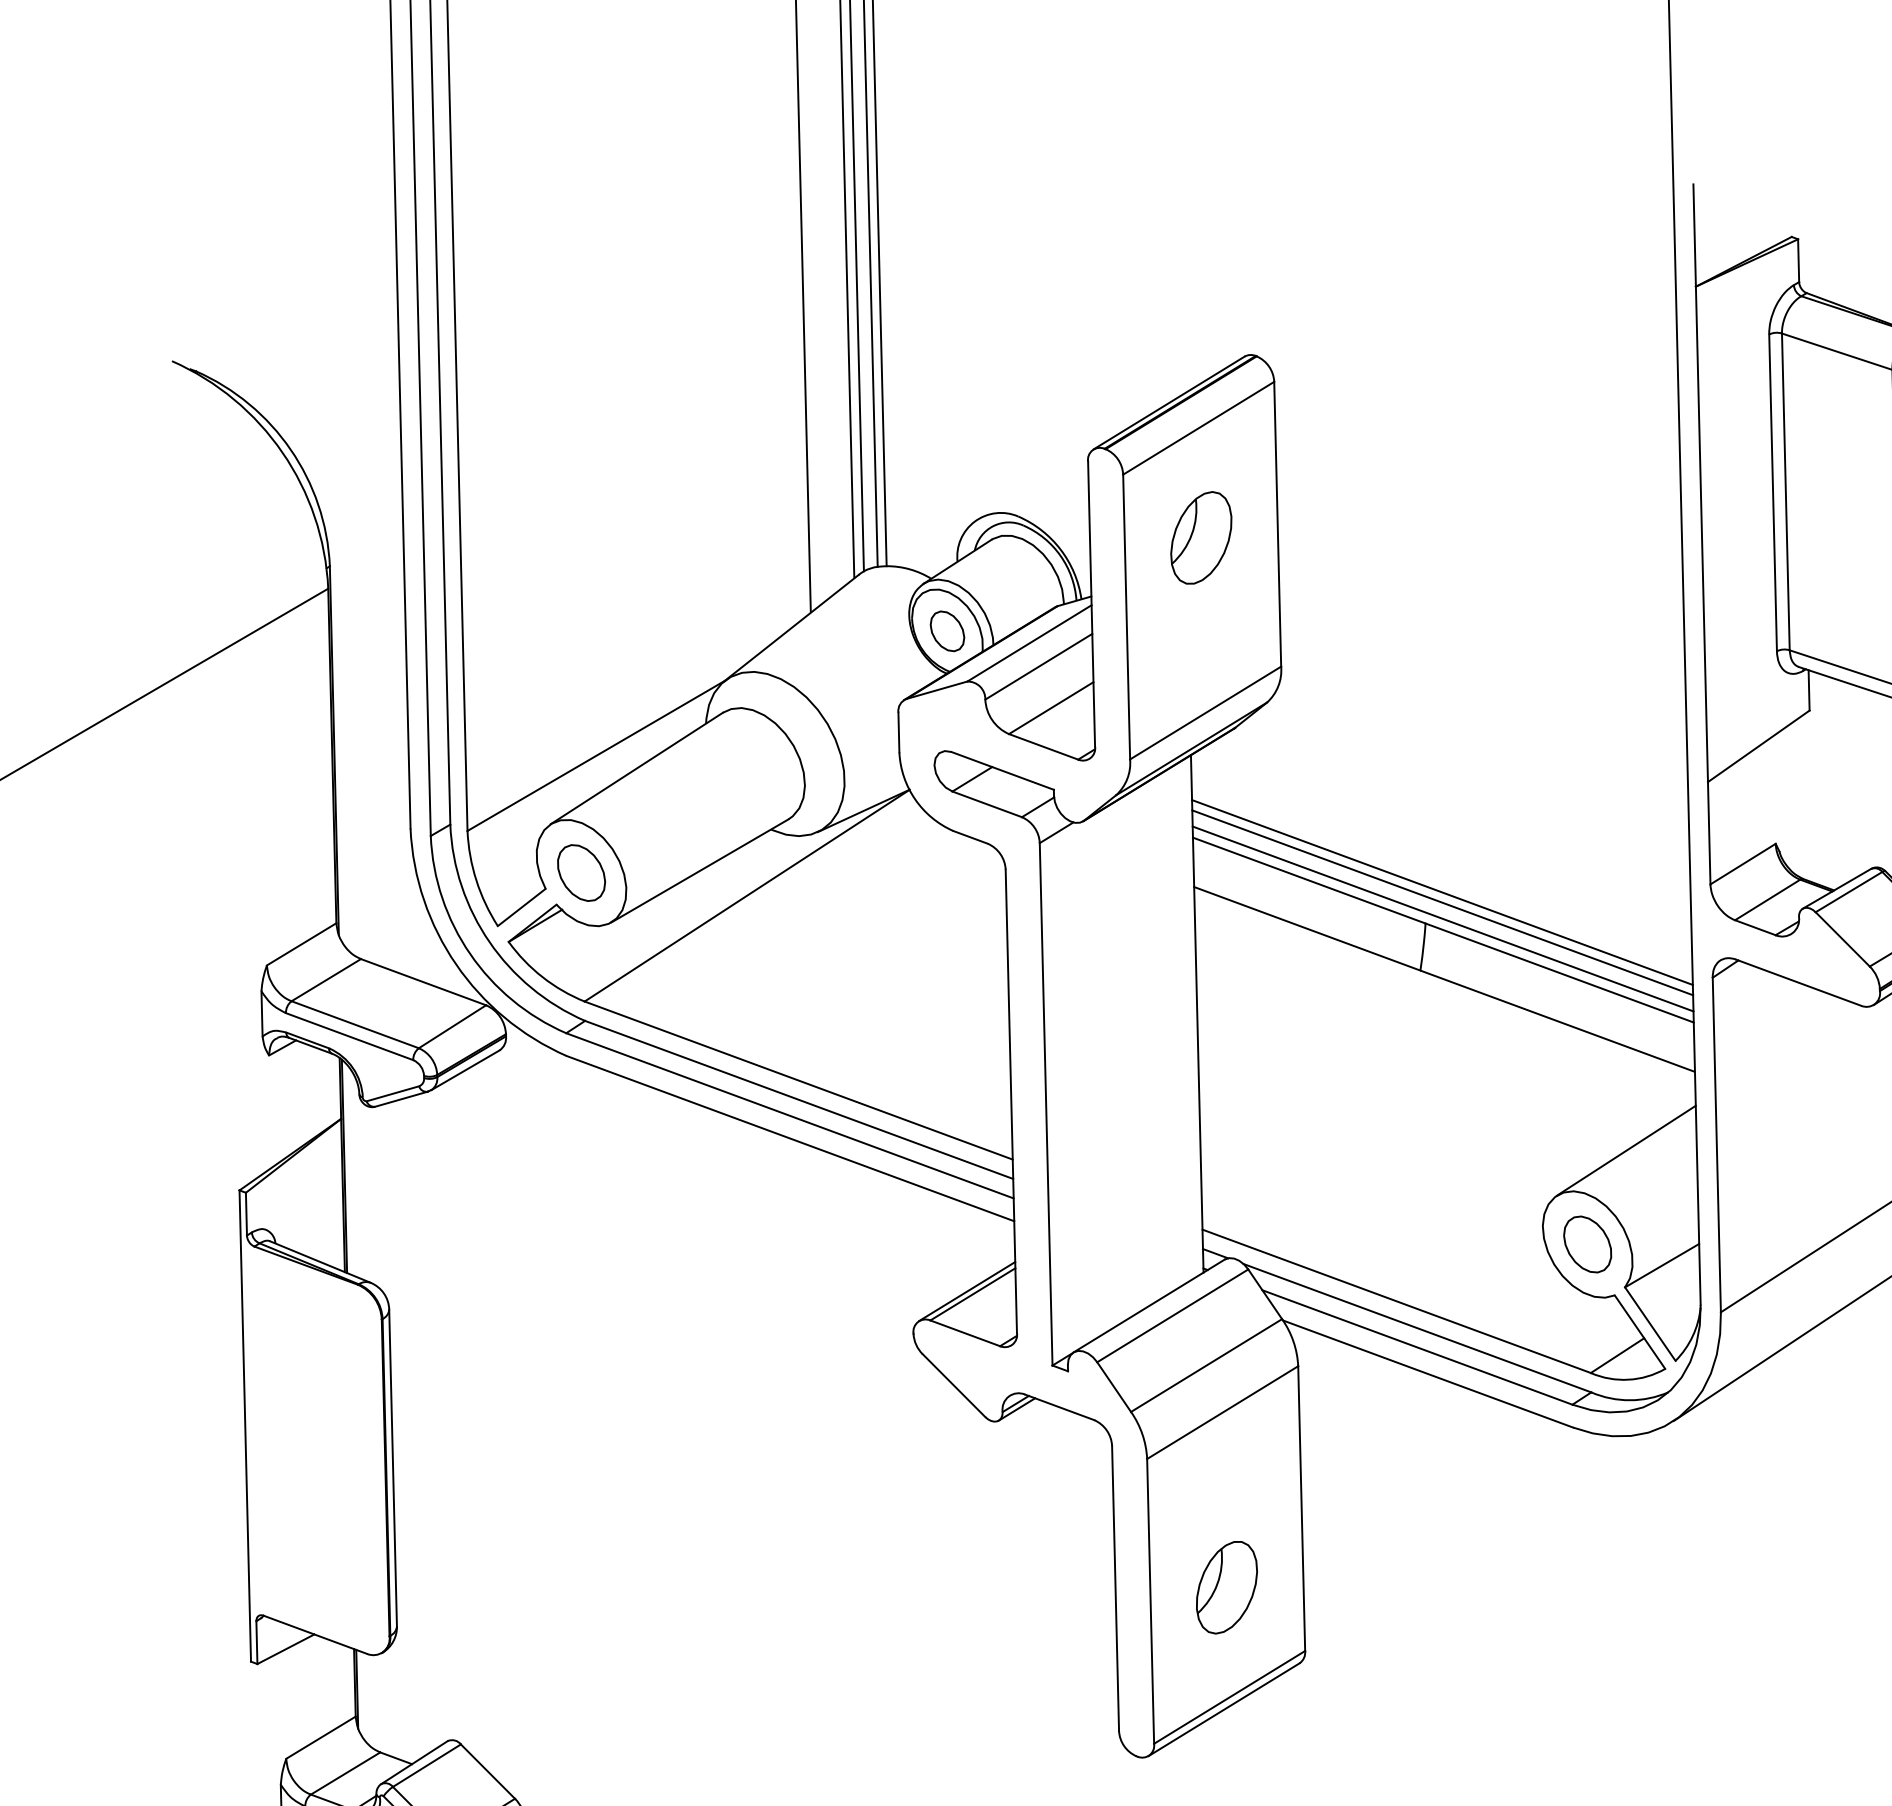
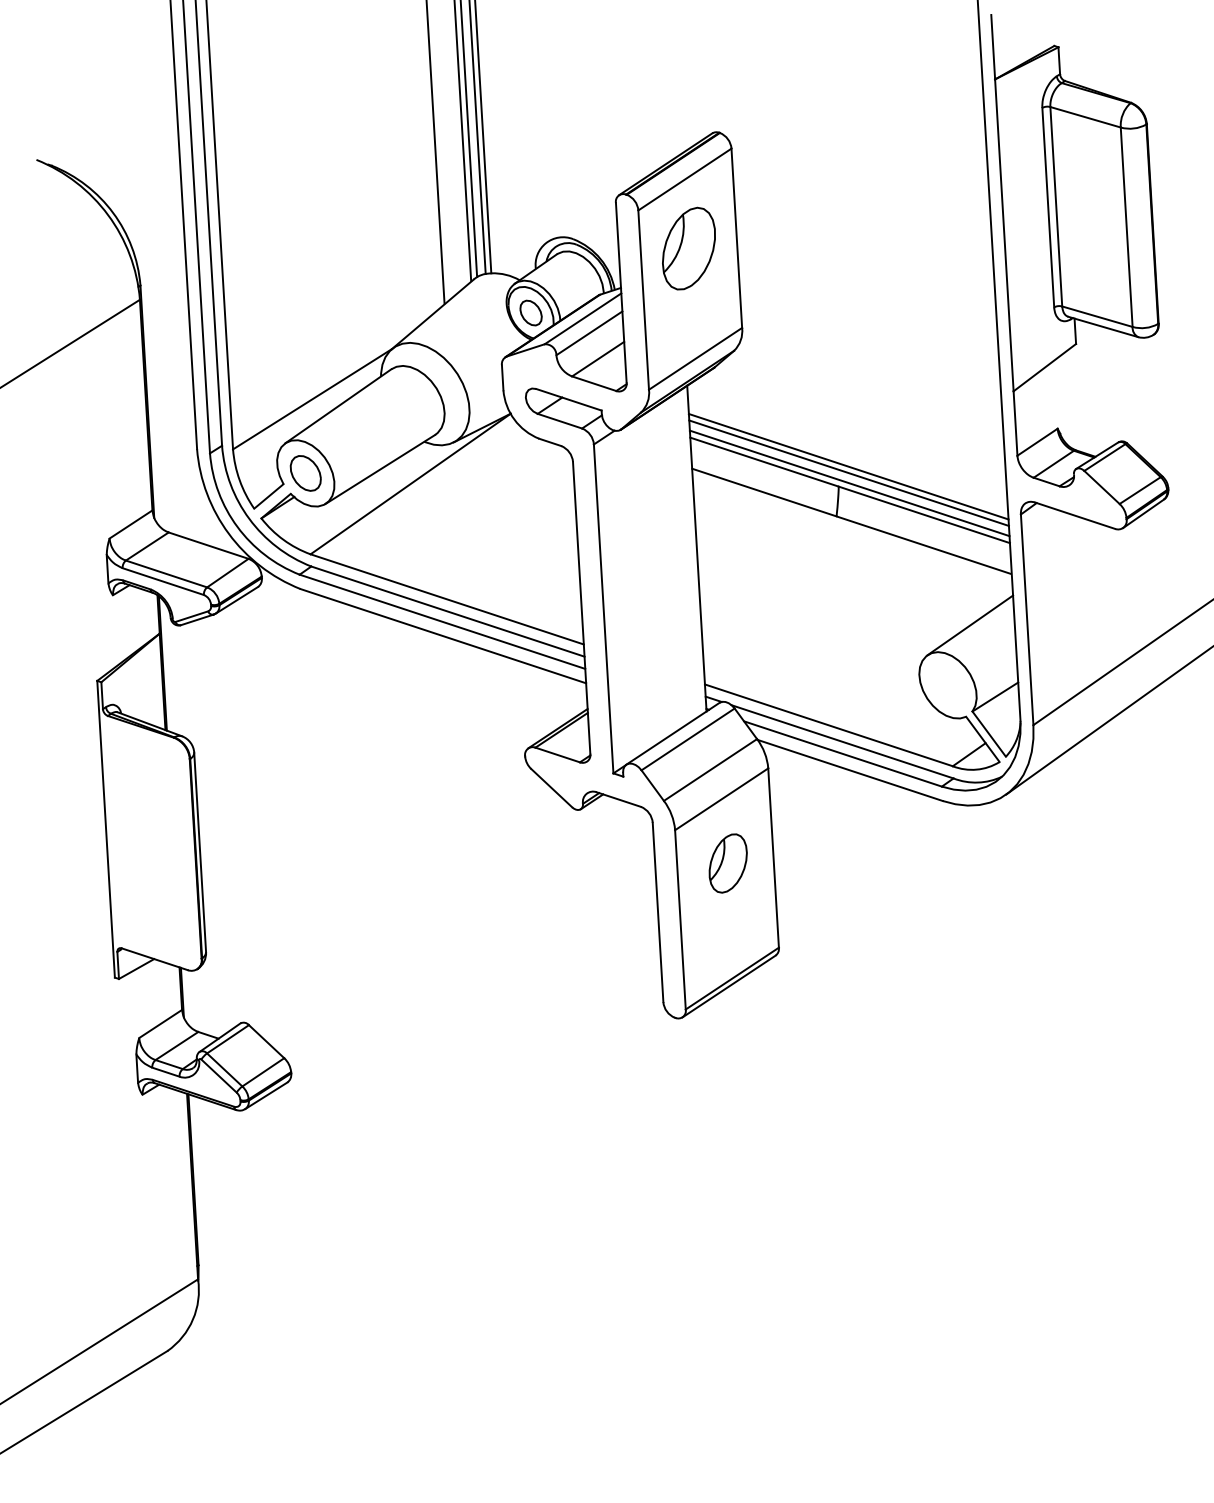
part: (1200, 537) -> (688, 248), size x1.4
part: (1586, 1244) -> (947, 685), removed
part: (1225, 1587) -> (727, 863), moved

